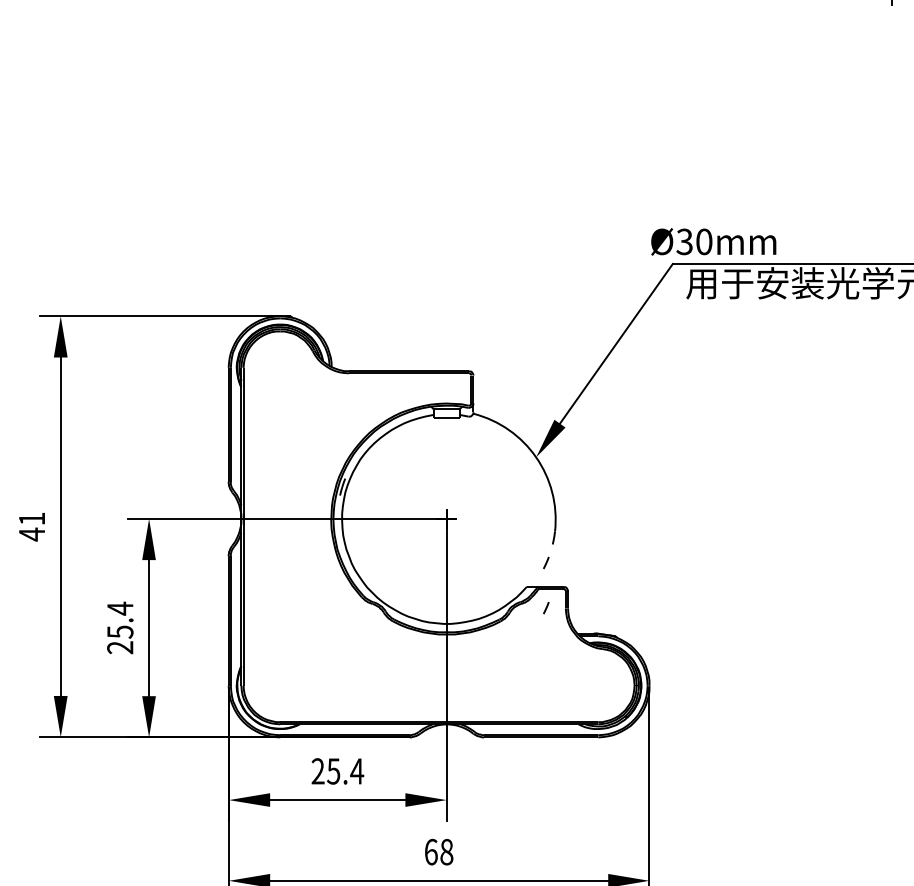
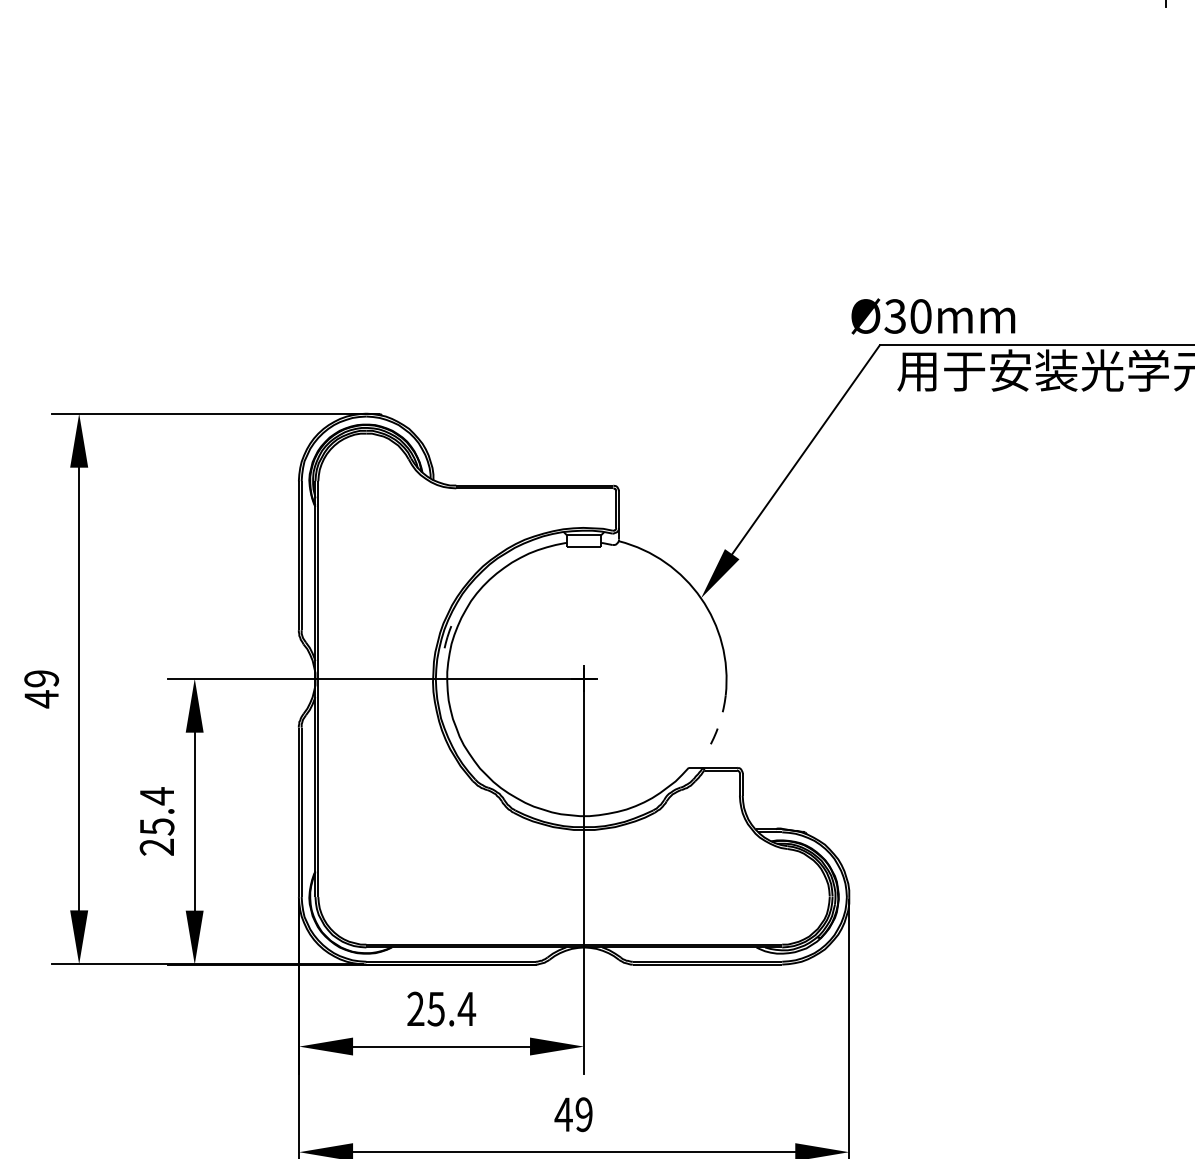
text: (31, 518) -> (41, 678), 41 -> 49
line: (546, 608) -> (714, 795), removed
text: (438, 852) -> (573, 1114), 68 -> 49

